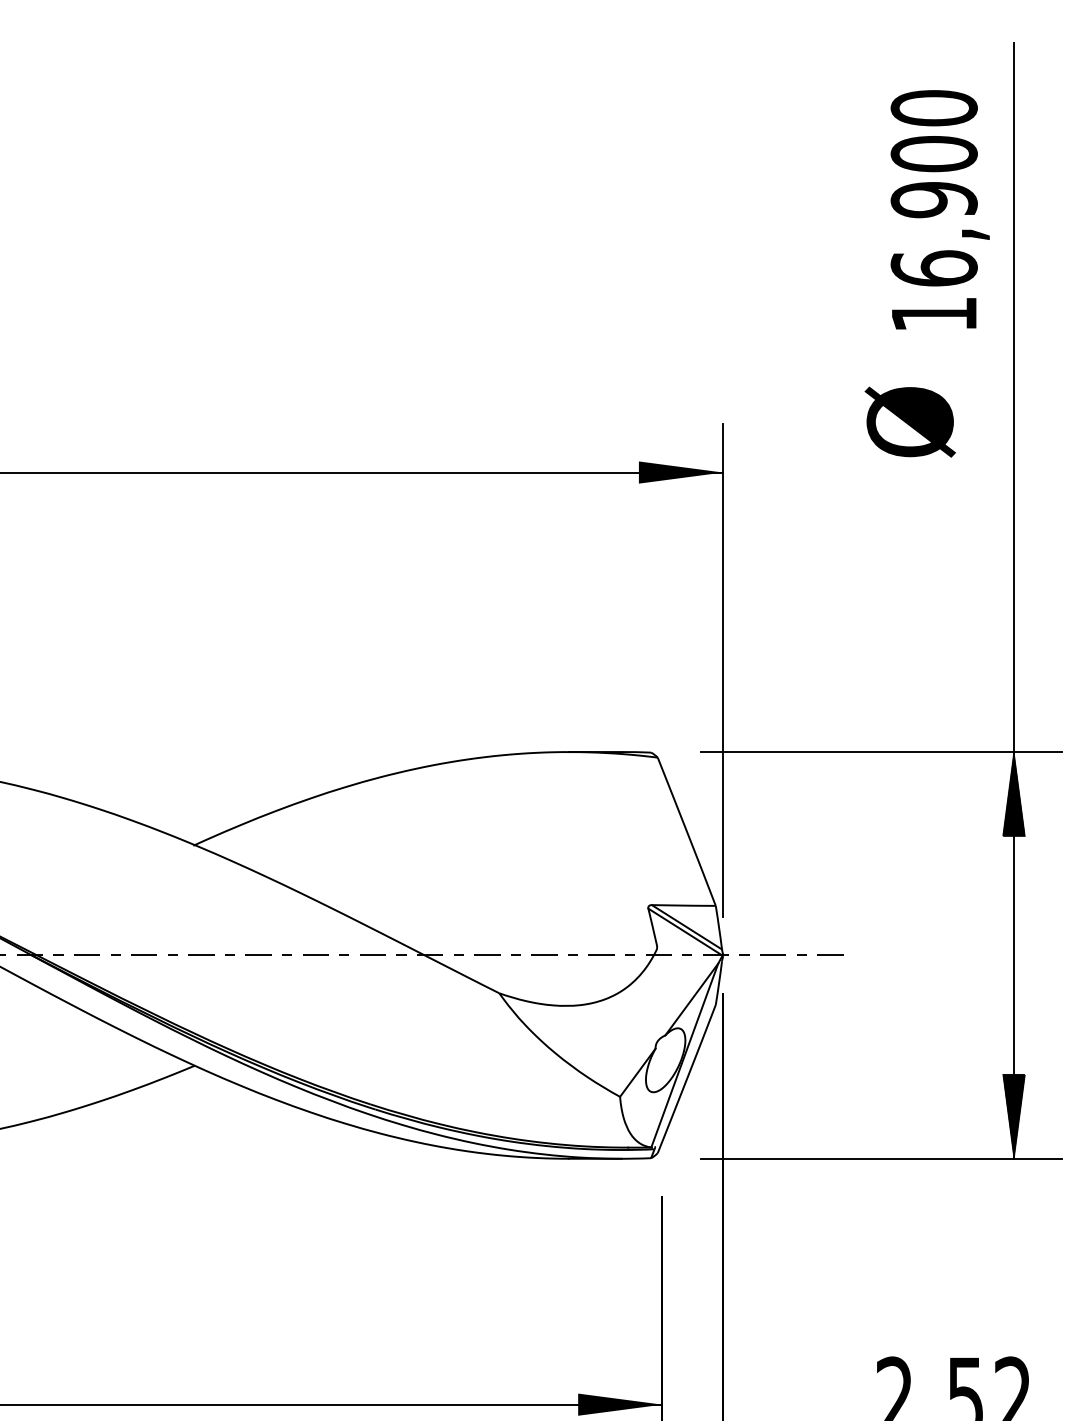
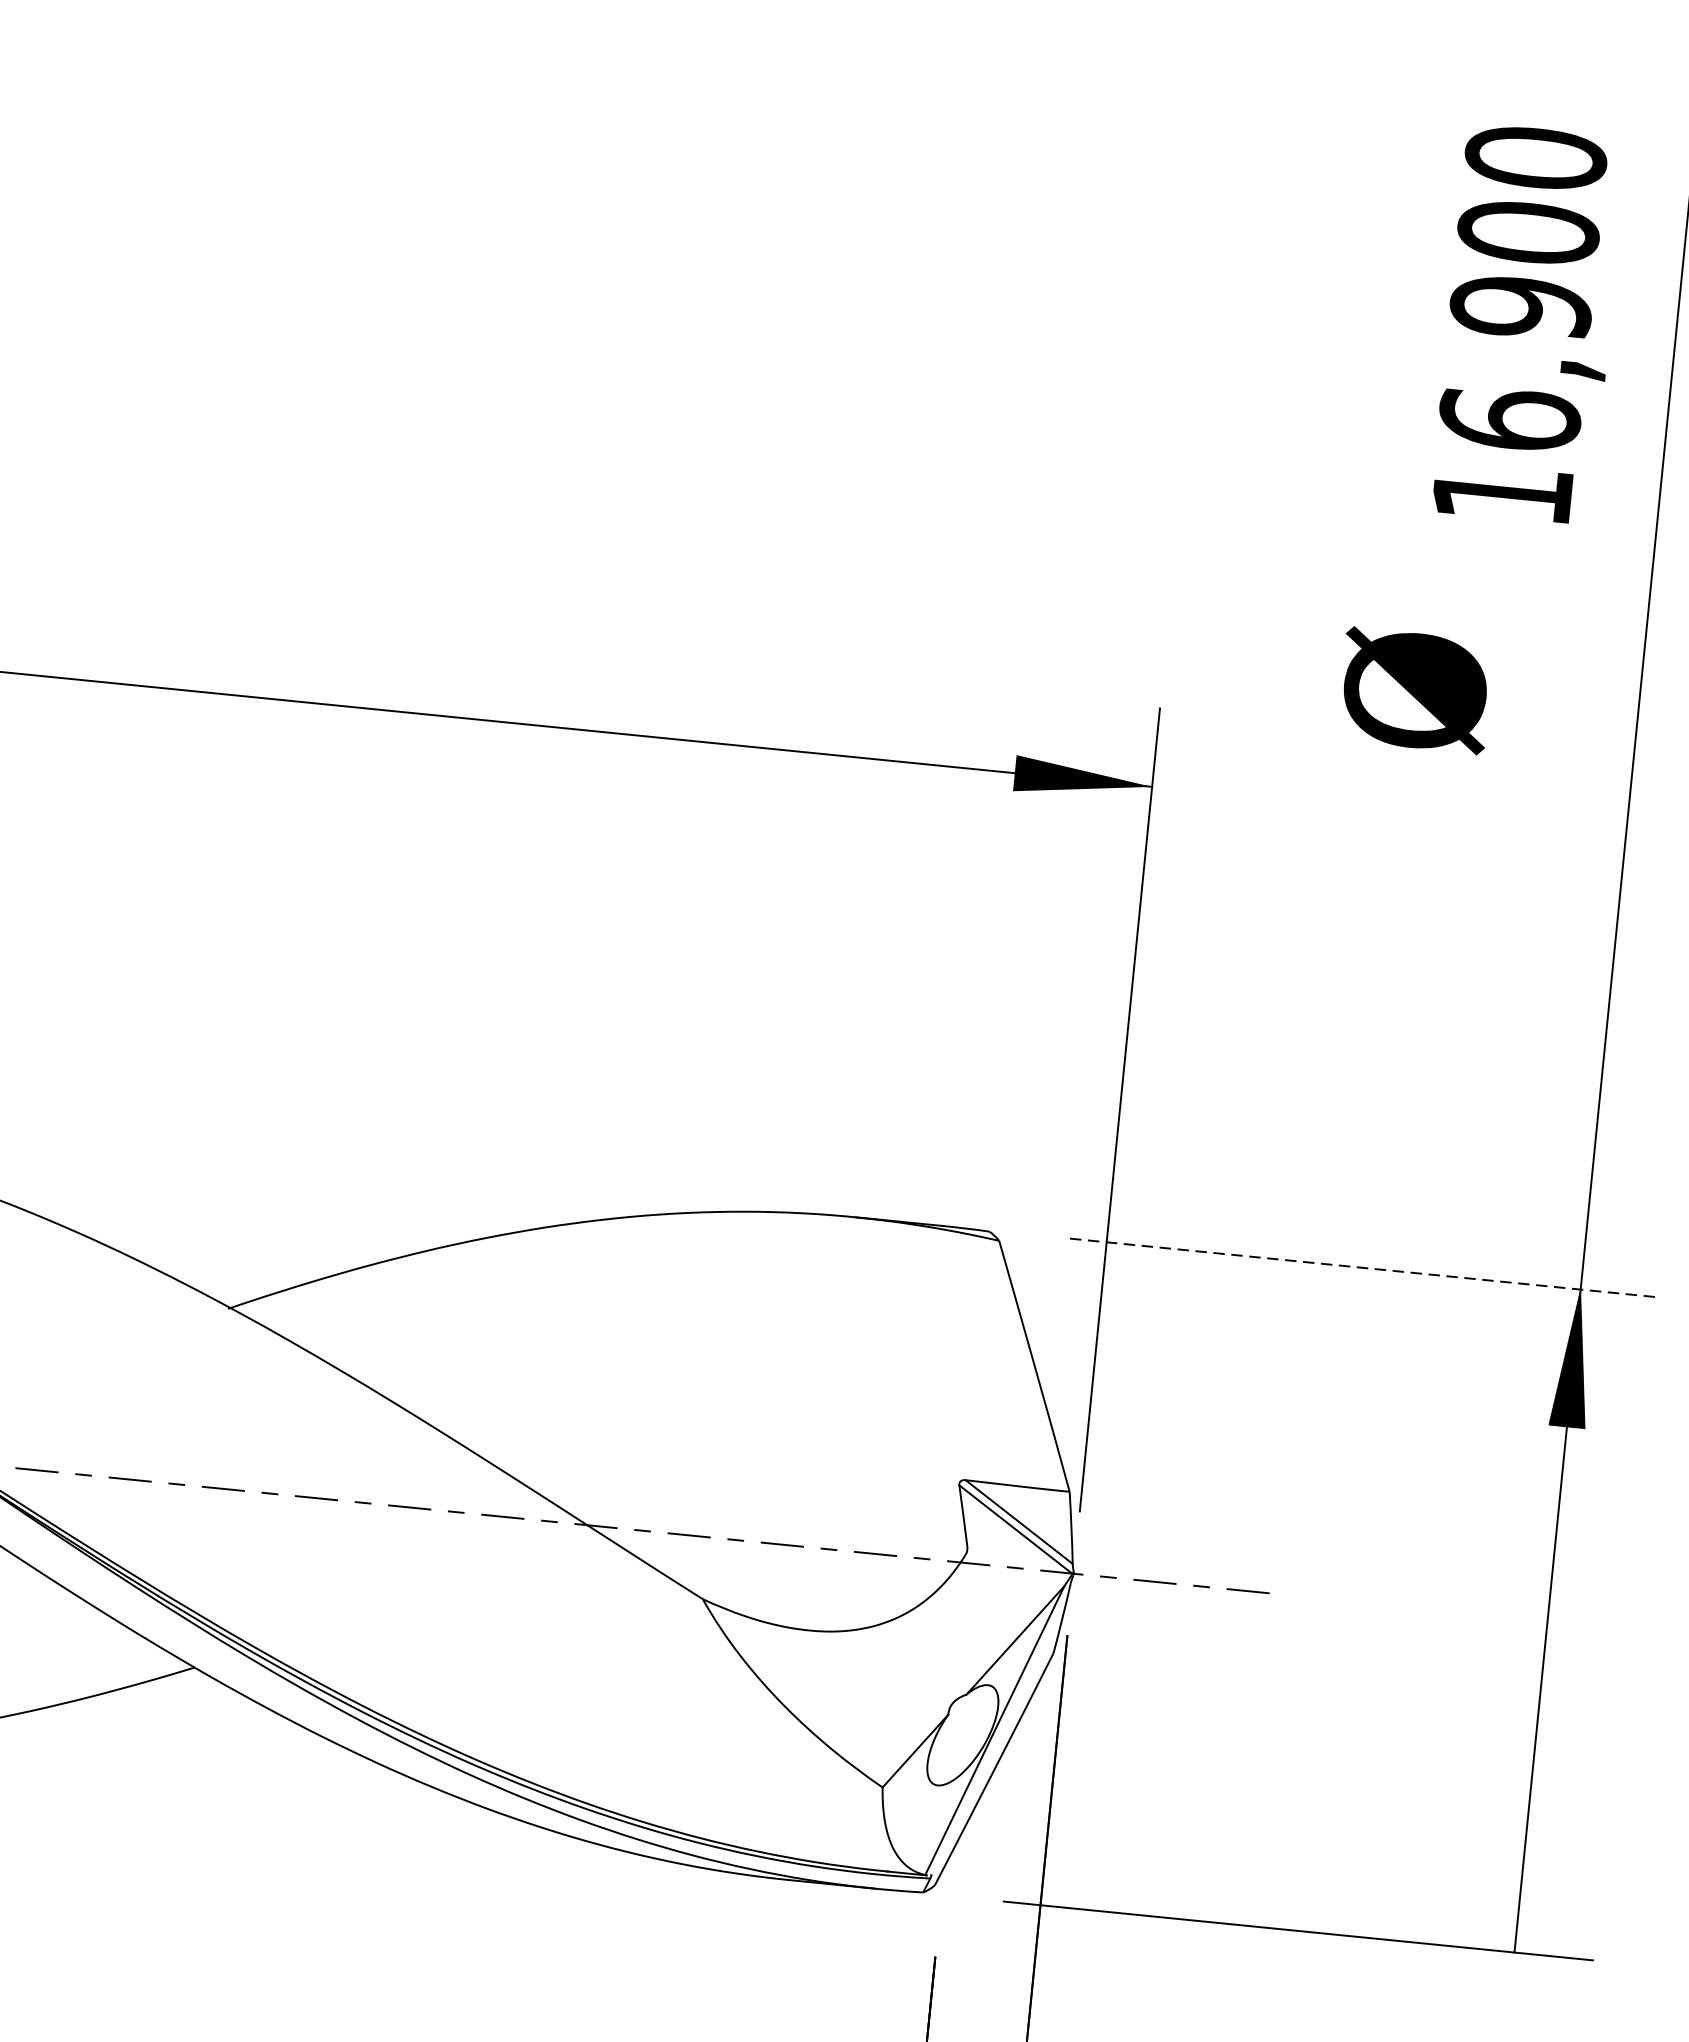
text: (939, 209) -> (1528, 323), moved
text: (909, 421) -> (1414, 689), moved
line: (881, 752) -> (1364, 1268), solid -> dashed
hatch: (1013, 1116) -> (1520, 1883), removed

